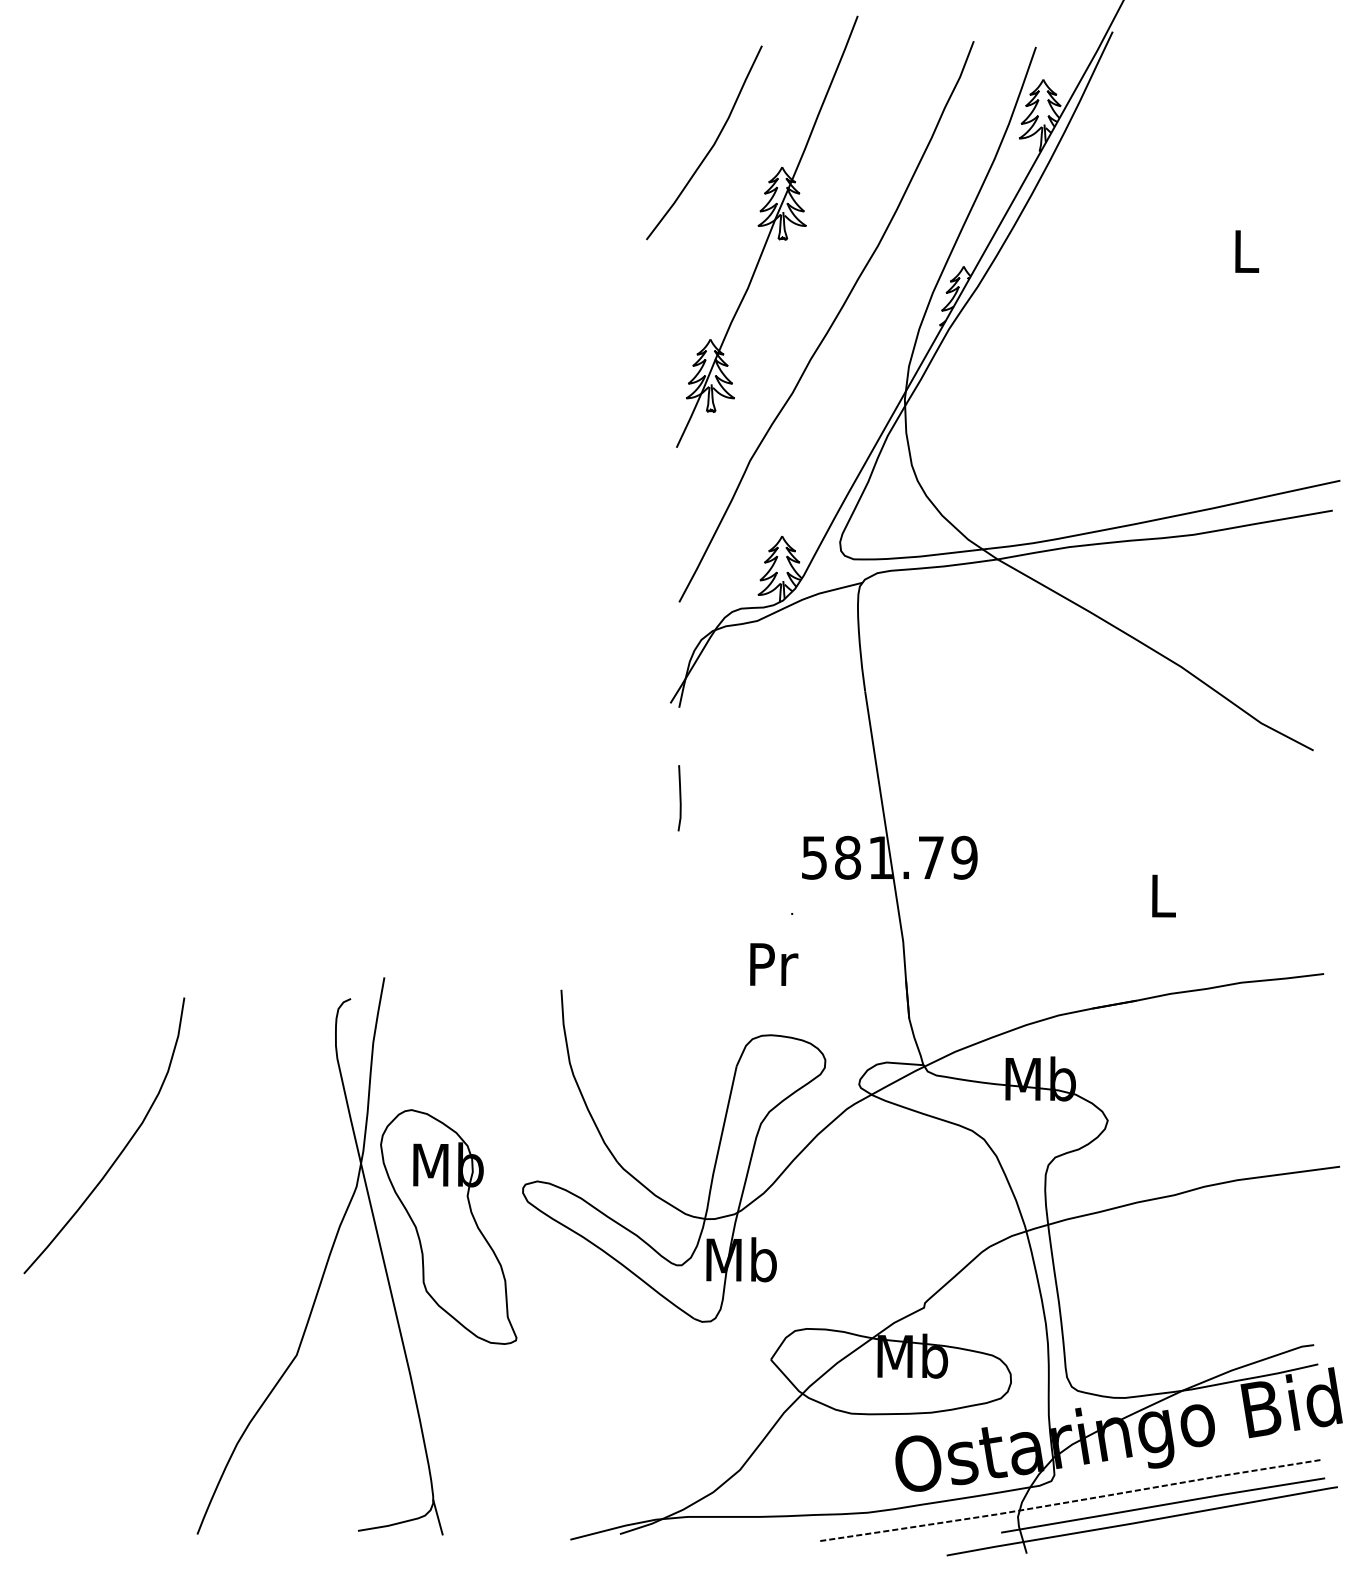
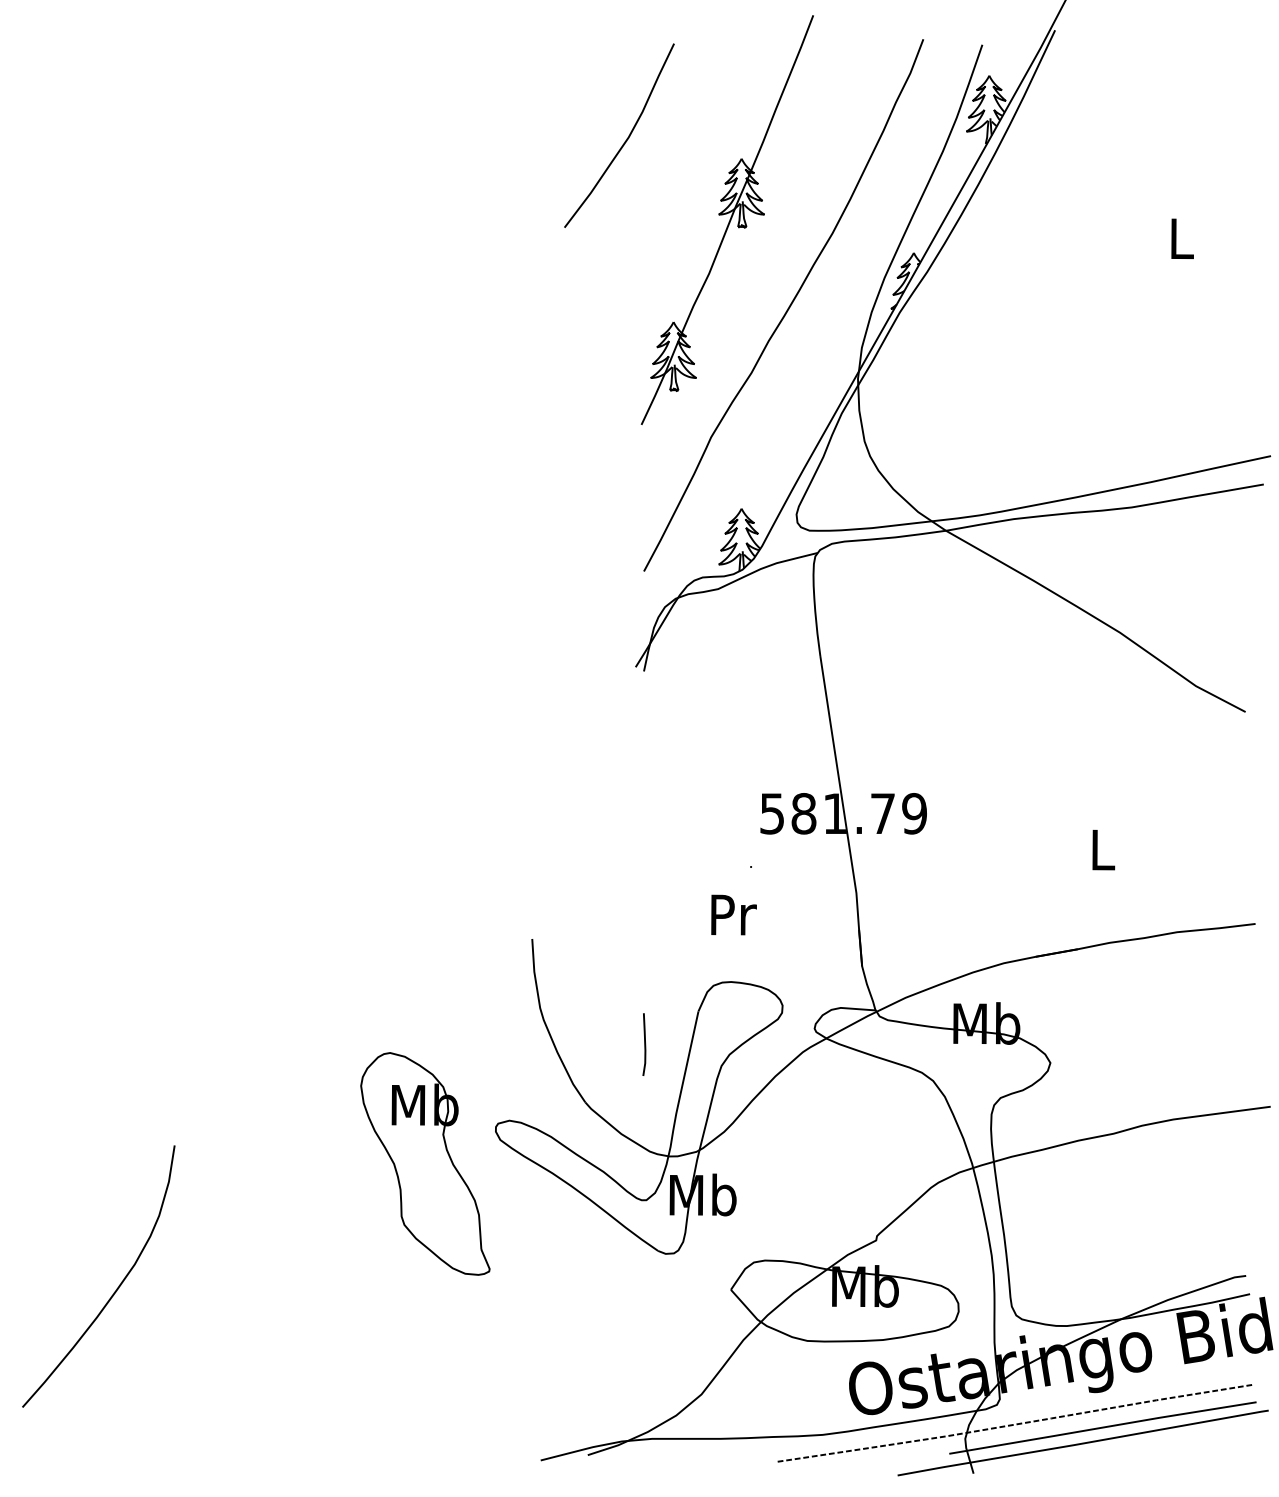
curve: (711, 146) -> (626, 139), moved
line: (679, 798) -> (644, 1044), moved
curve: (121, 1150) -> (115, 1290), moved
part: (327, 1258) -> (310, 1193), removed

